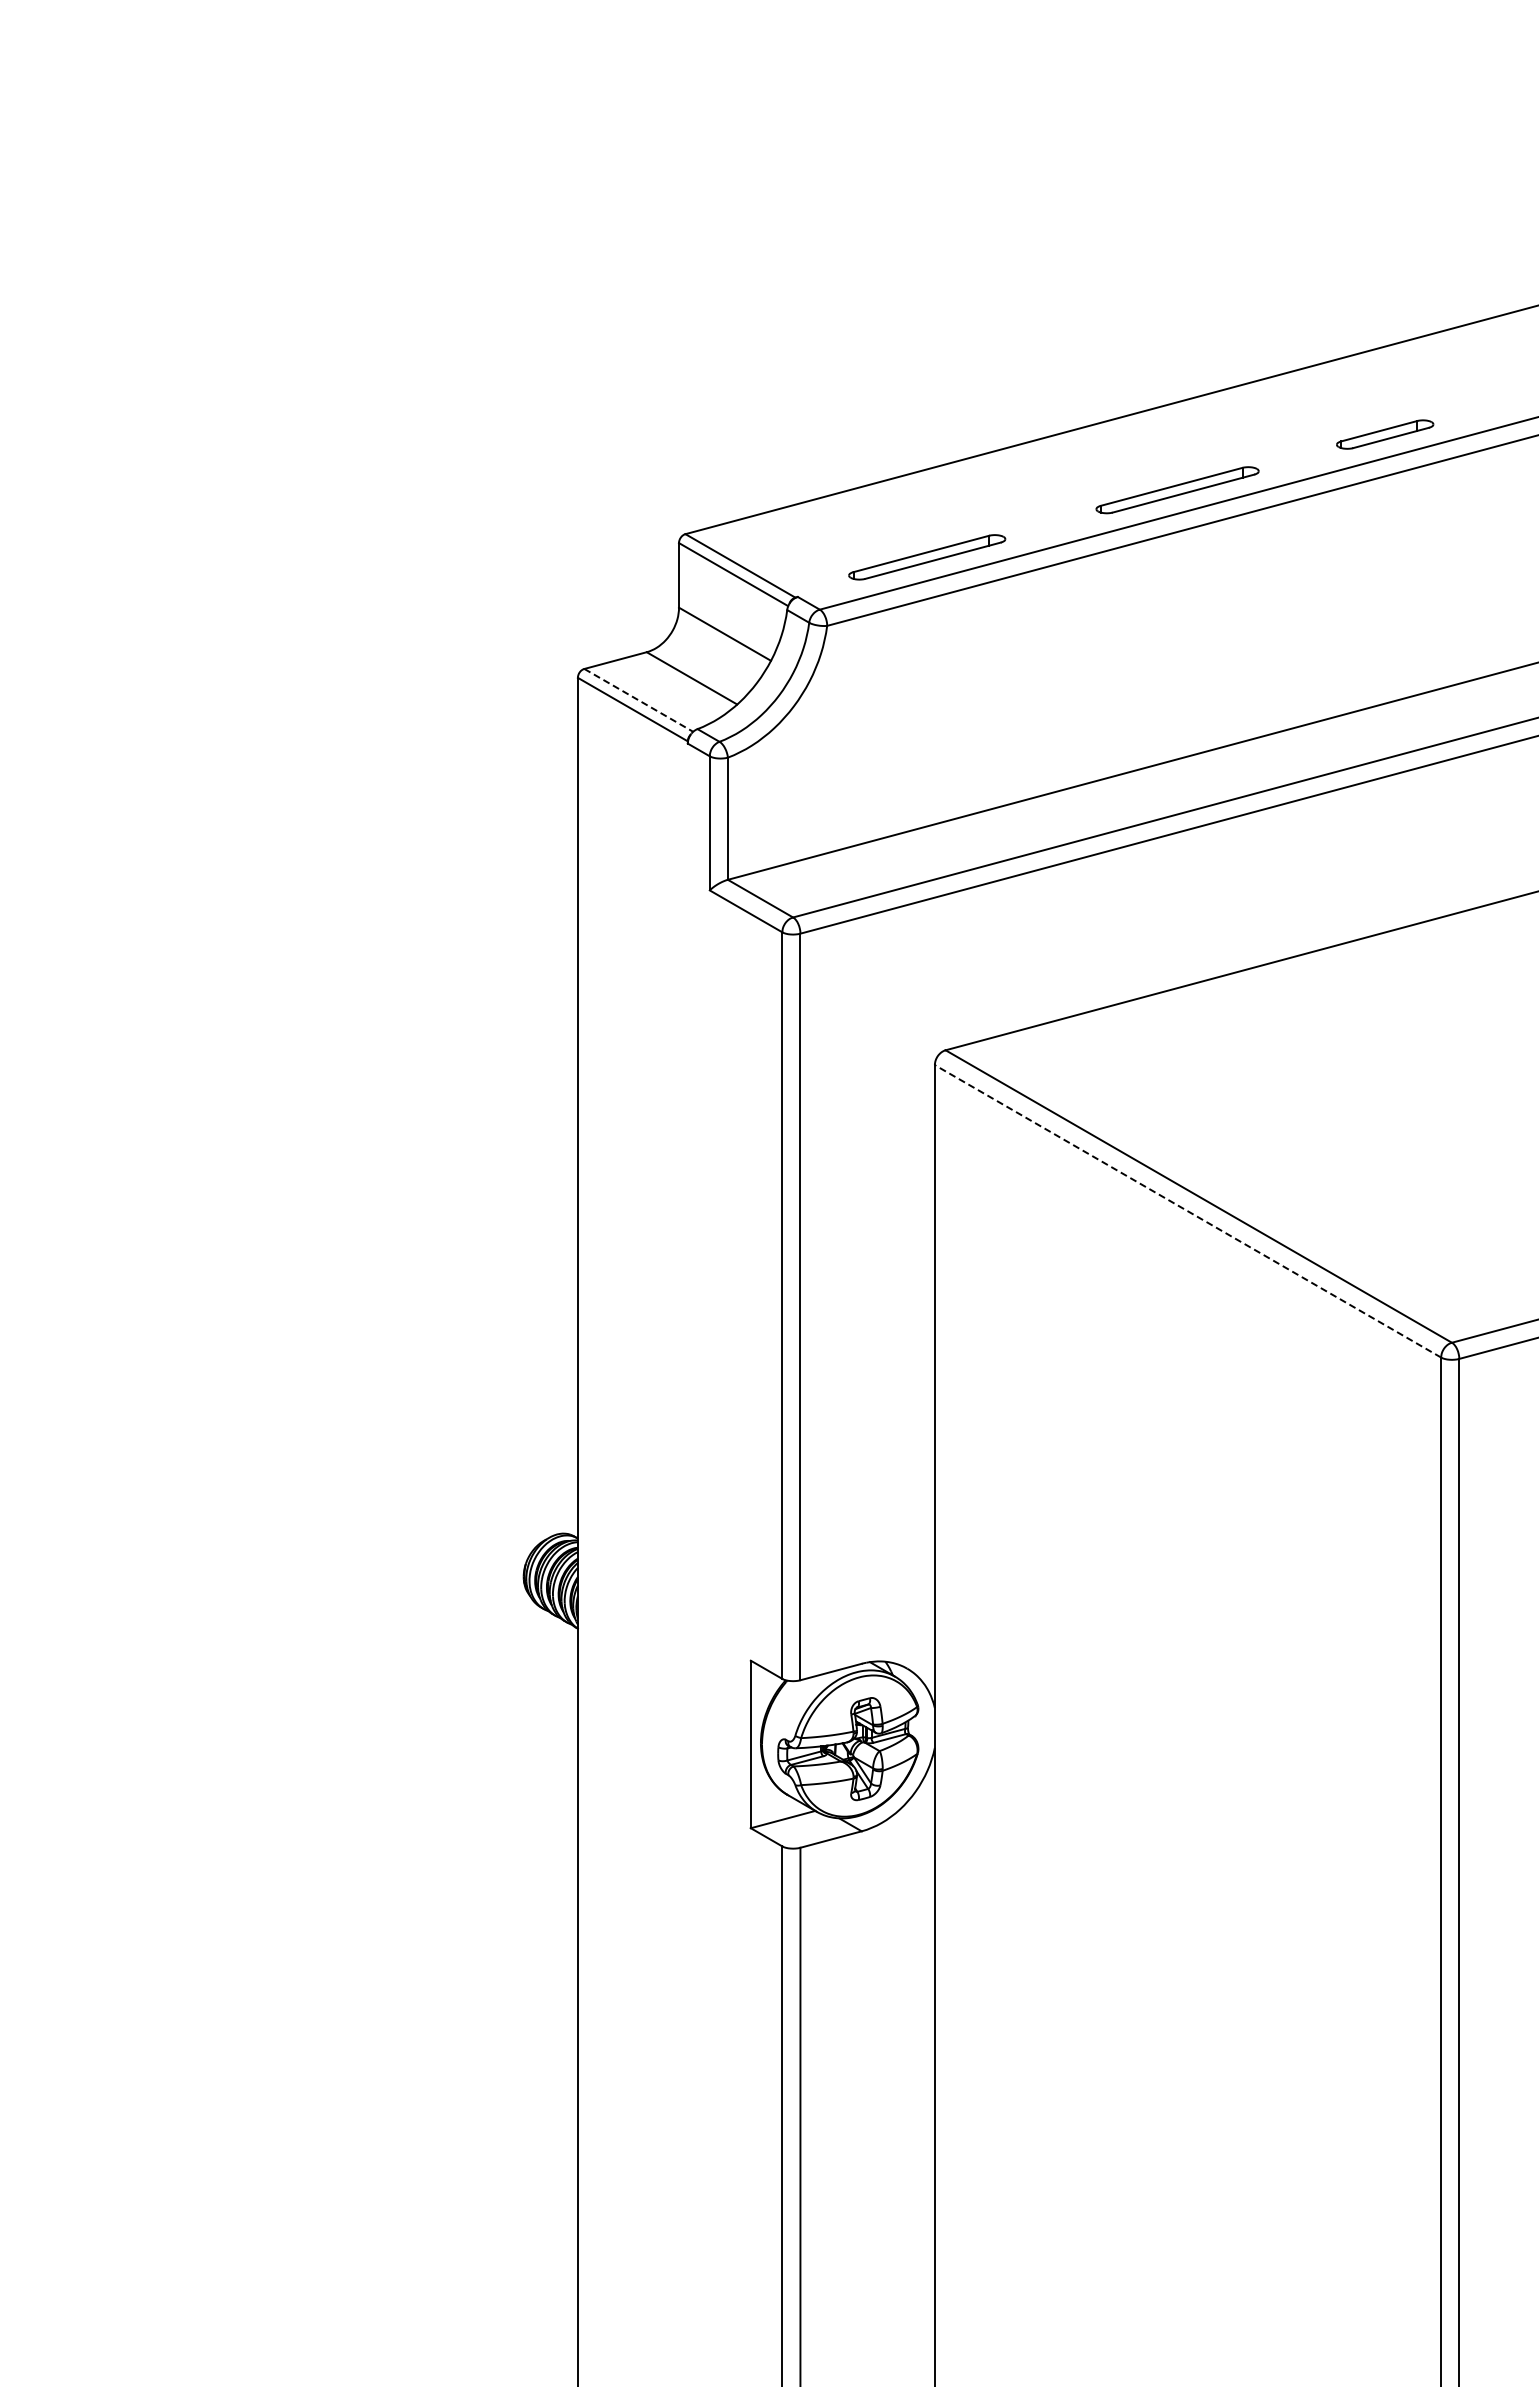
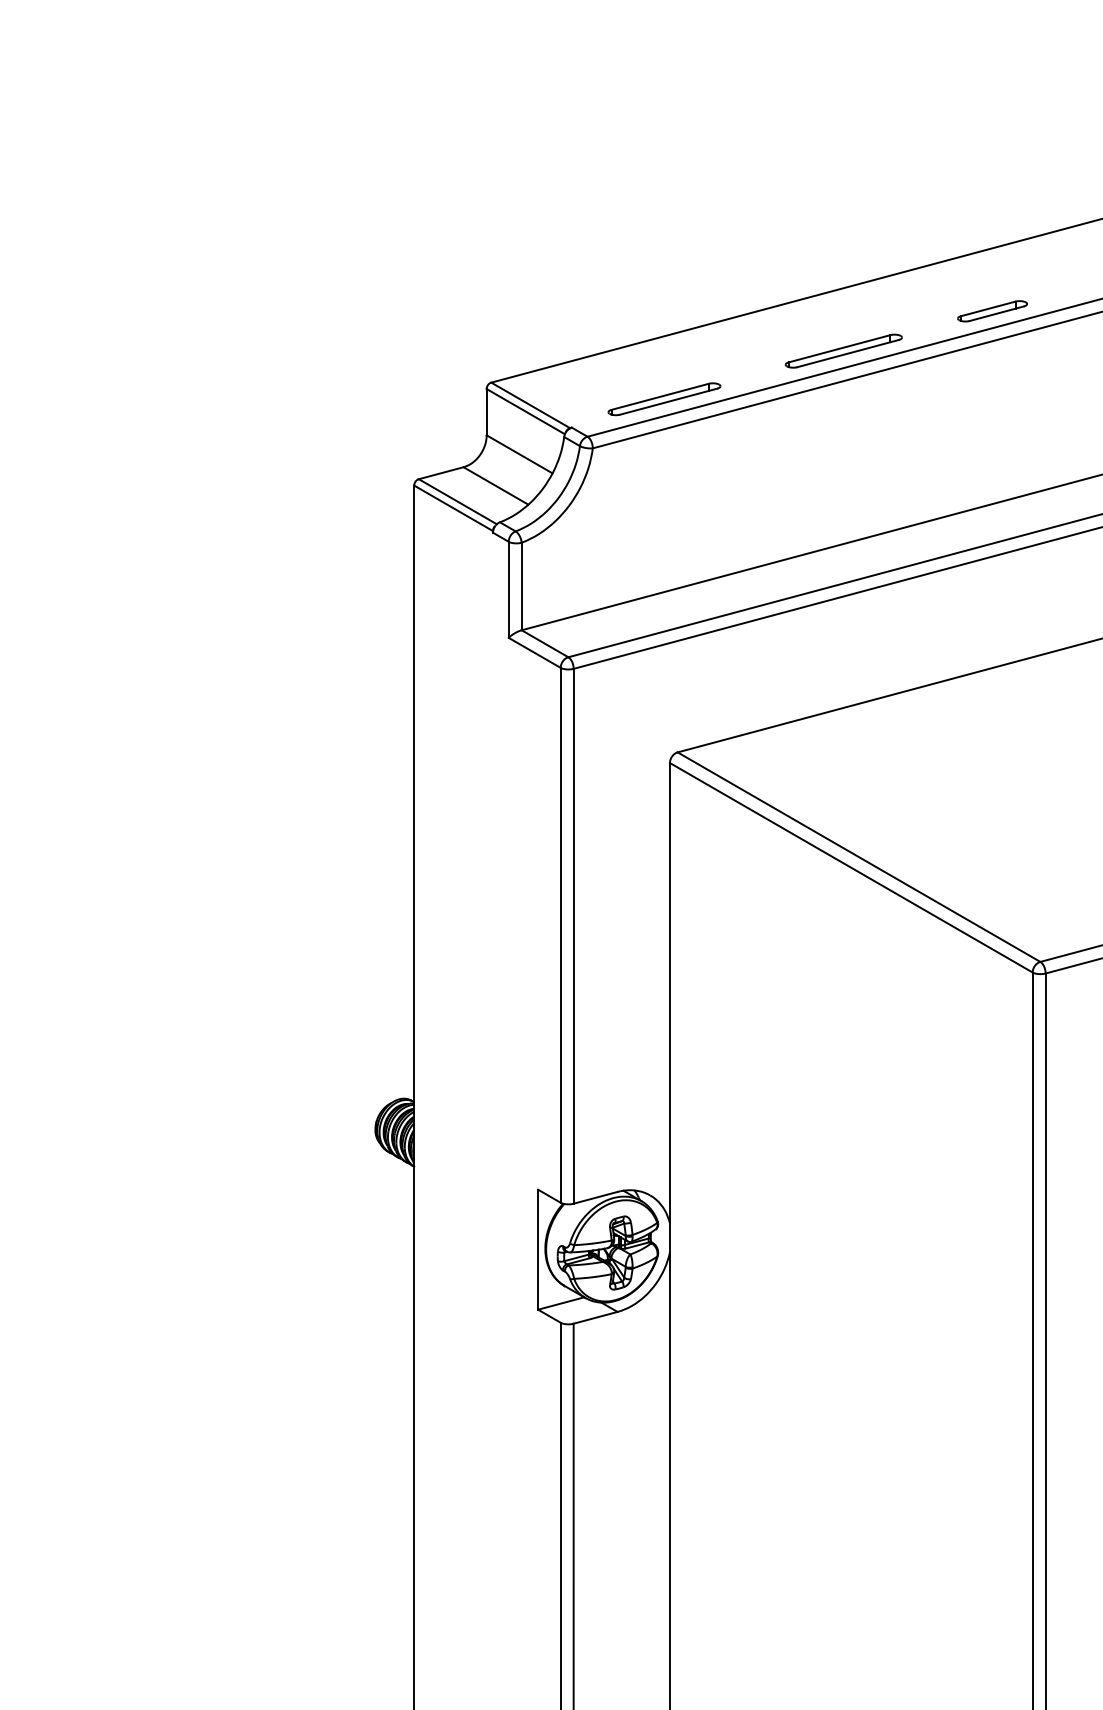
line: (638, 700) -> (457, 501), dashed -> solid
line: (1187, 1211) -> (850, 867), dashed -> solid

